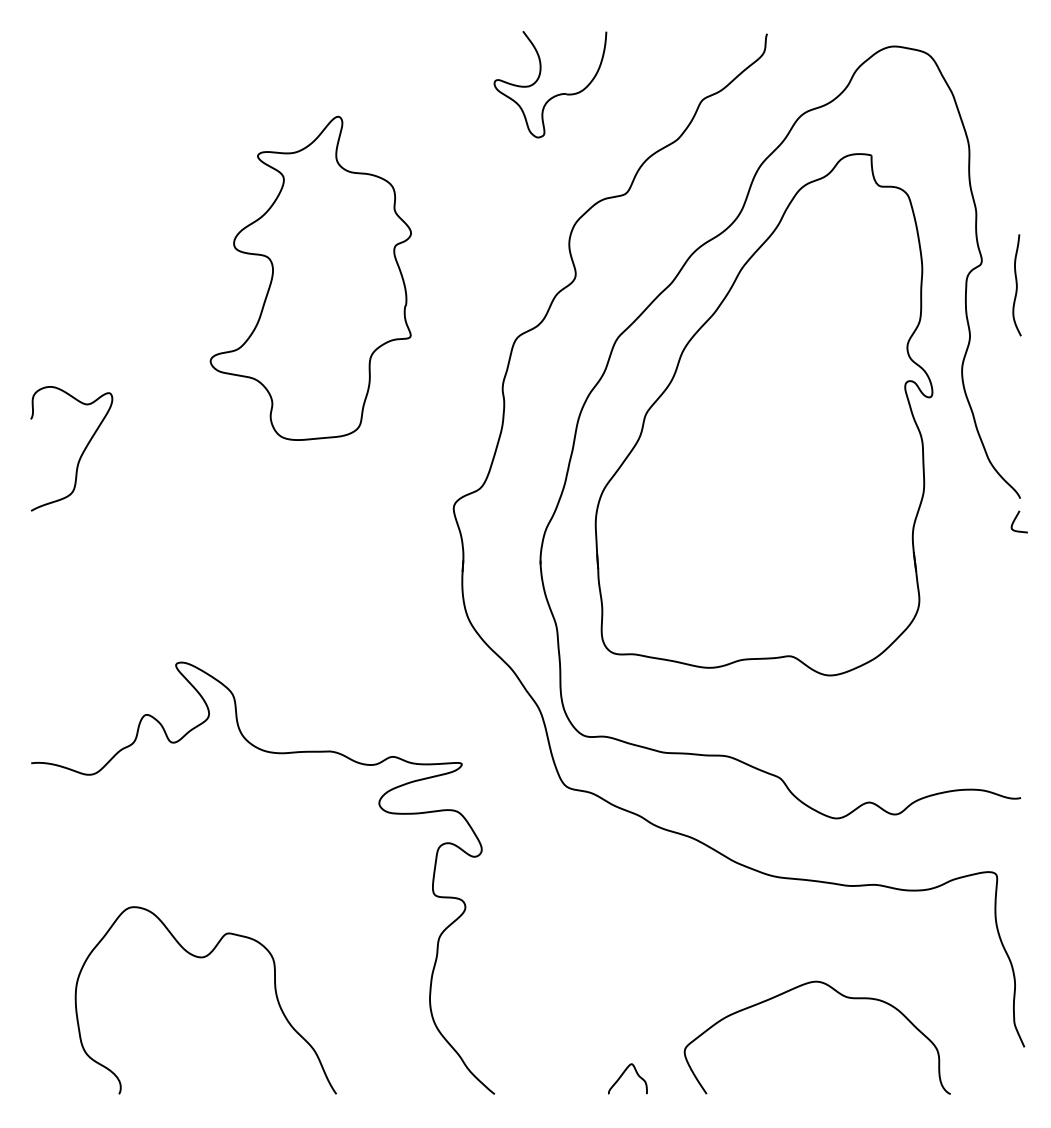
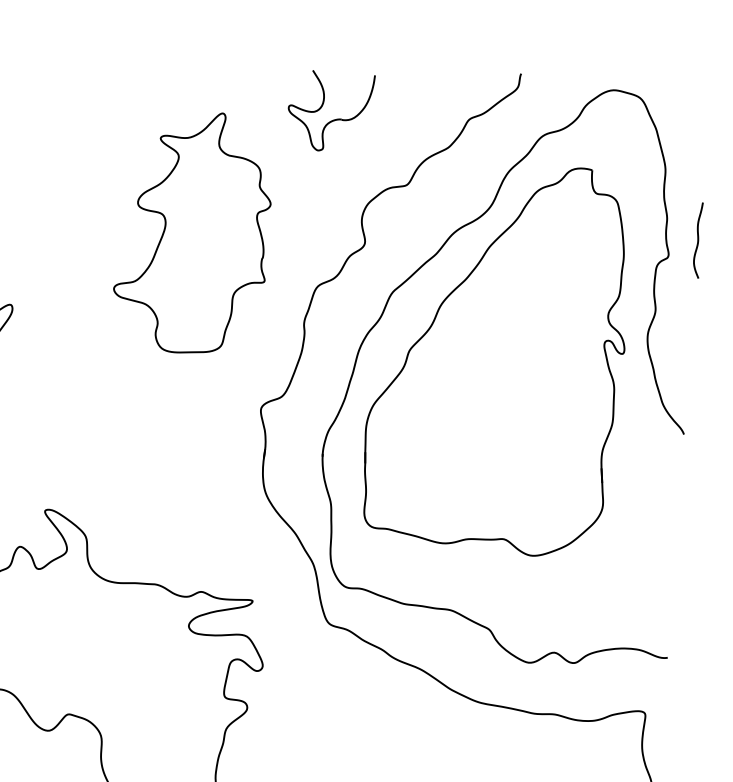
part: (556, 94) -> (334, 119), moved
part: (310, 277) -> (193, 231), moved
curve: (1016, 285) -> (697, 240), moved
curve: (1015, 520) -> (679, 450), removed

